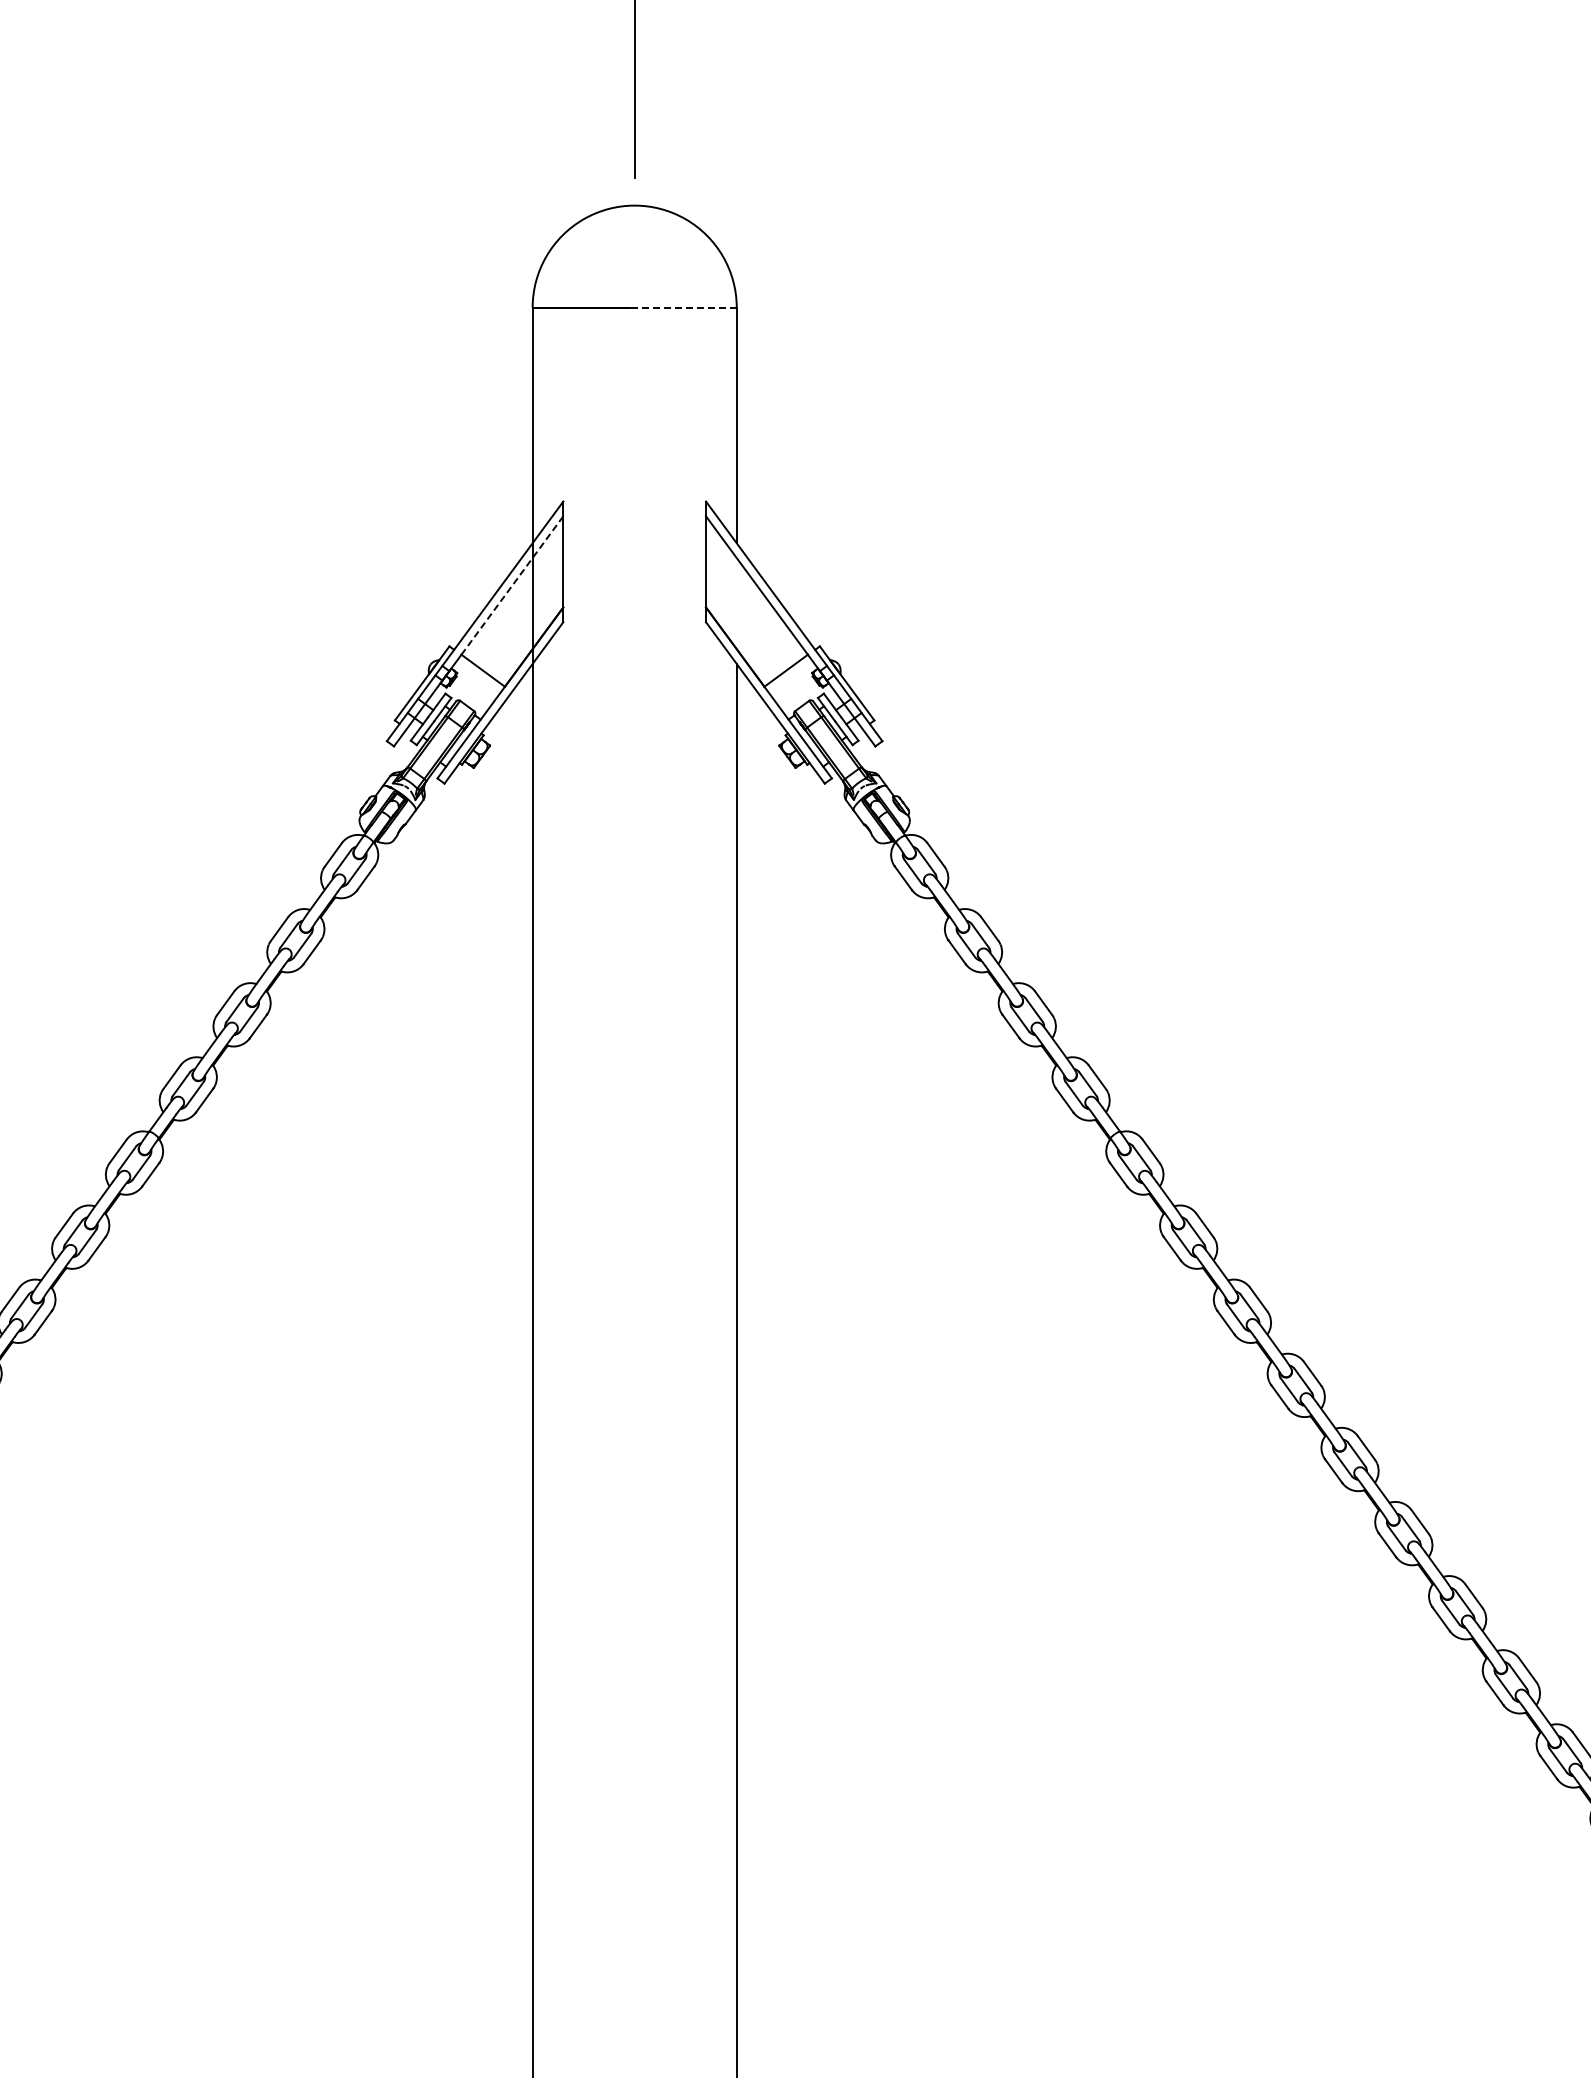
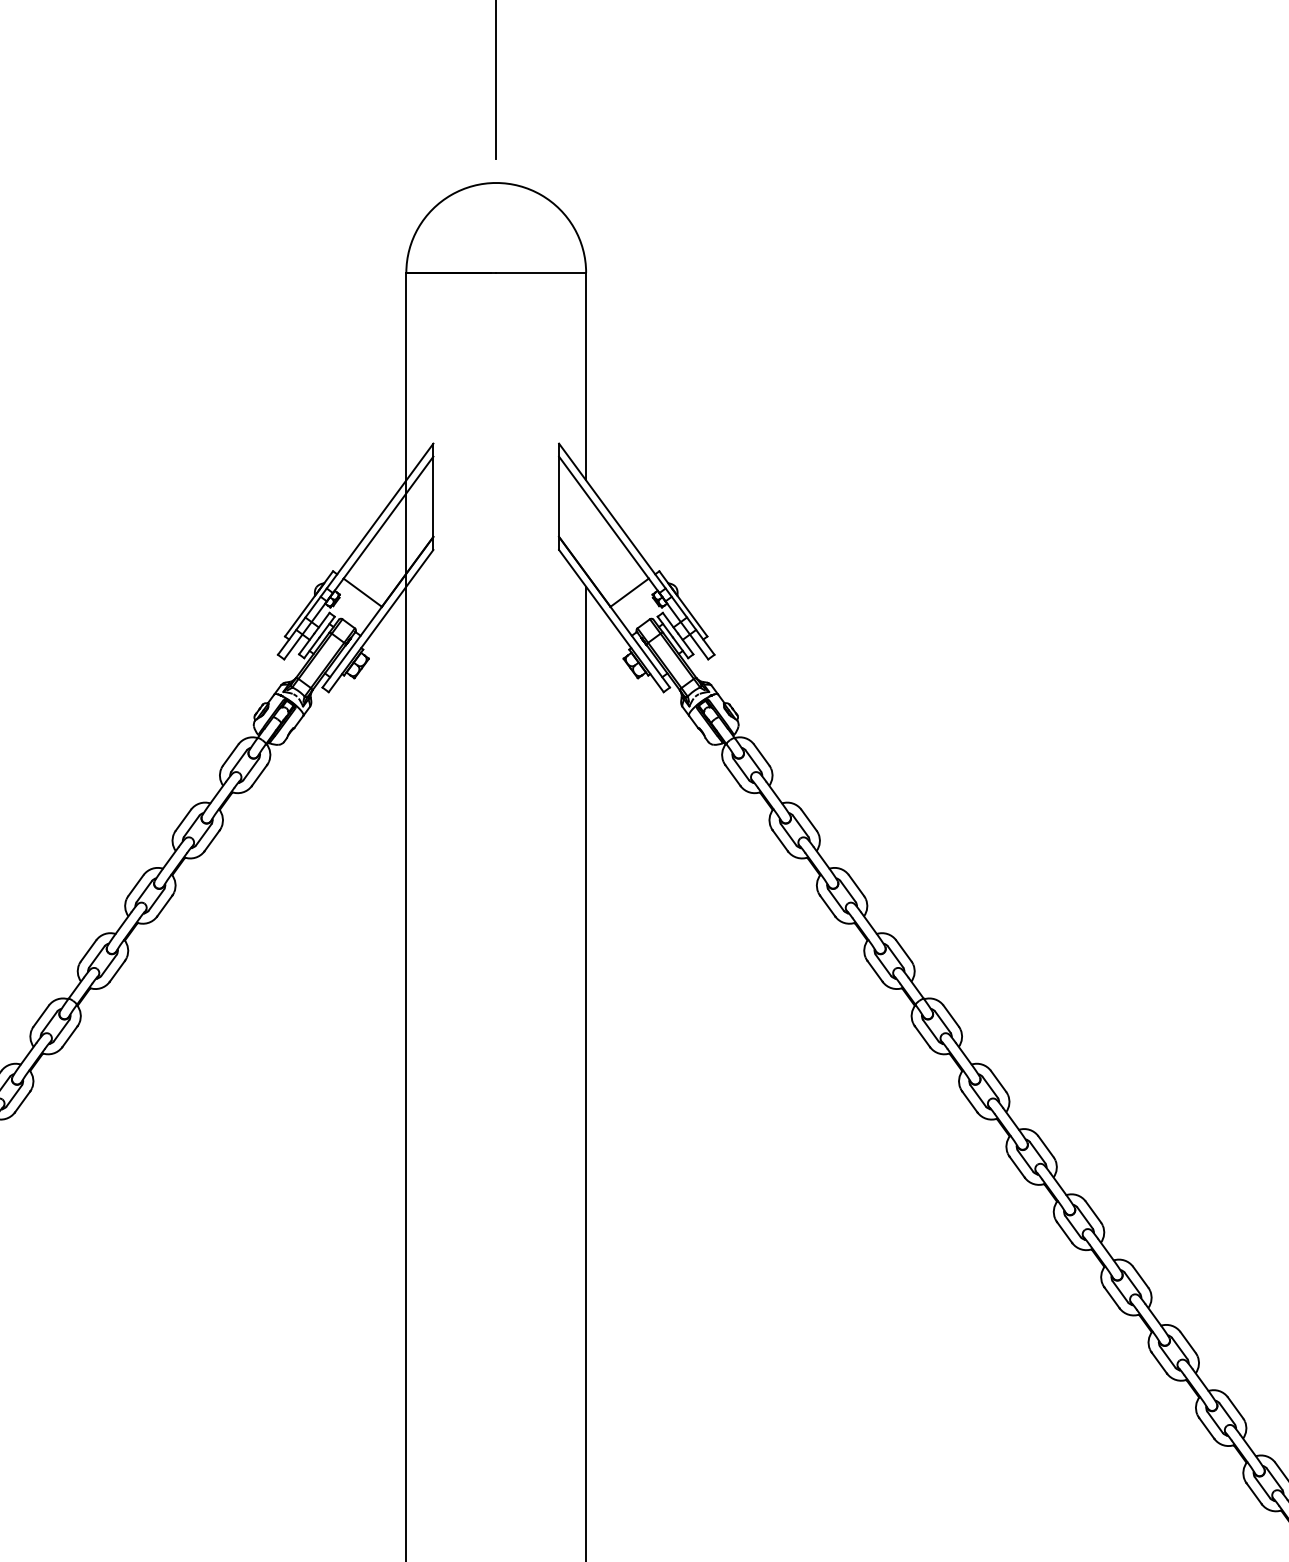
line: (685, 307) -> (540, 272), dashed -> solid
line: (512, 585) -> (388, 517), dashed -> solid

